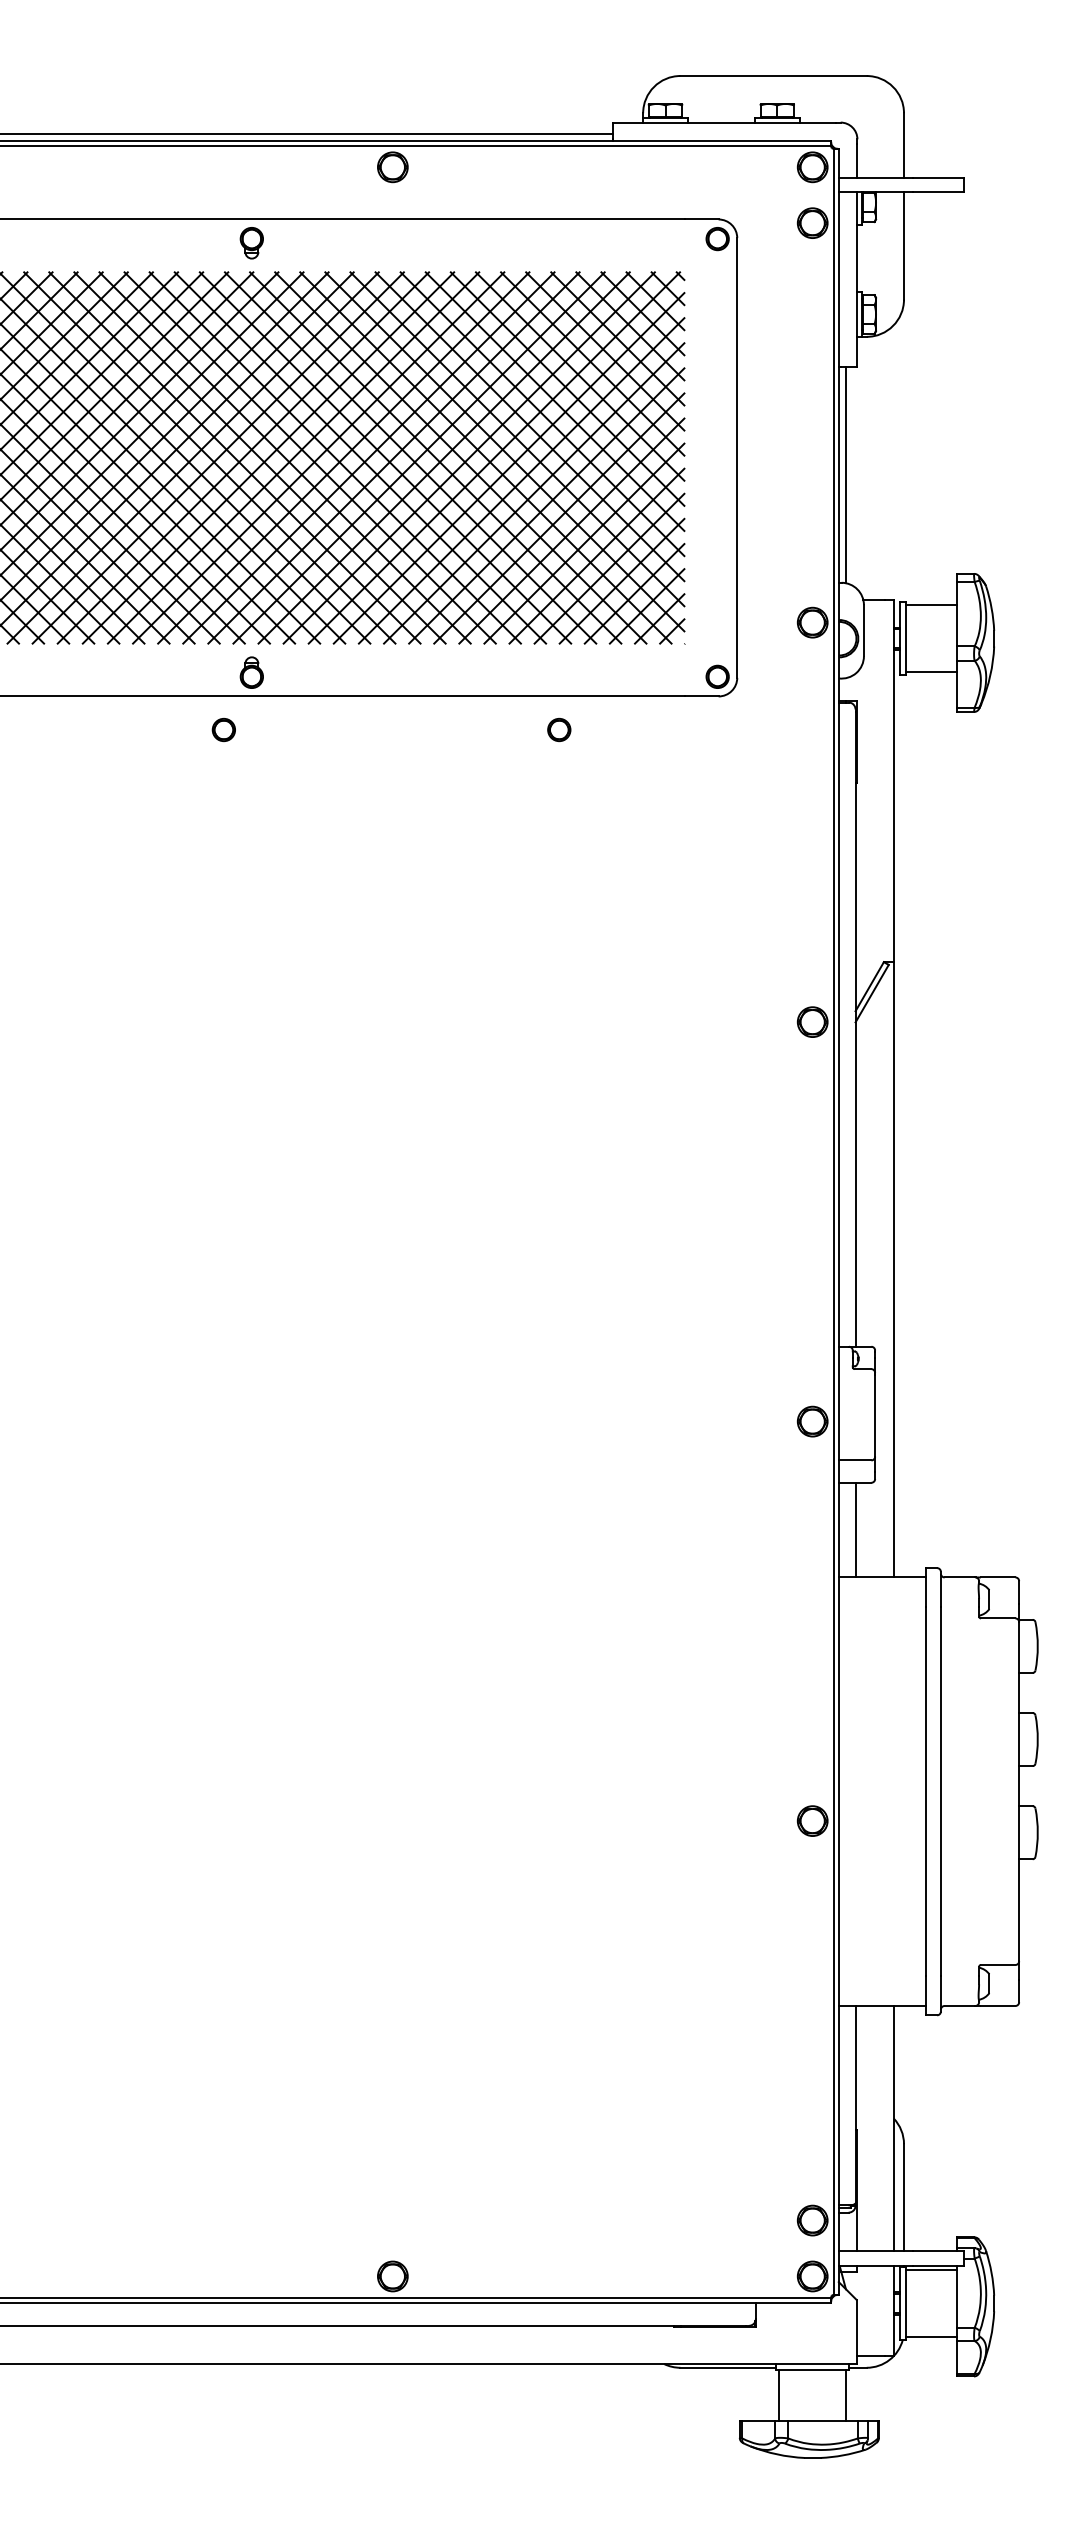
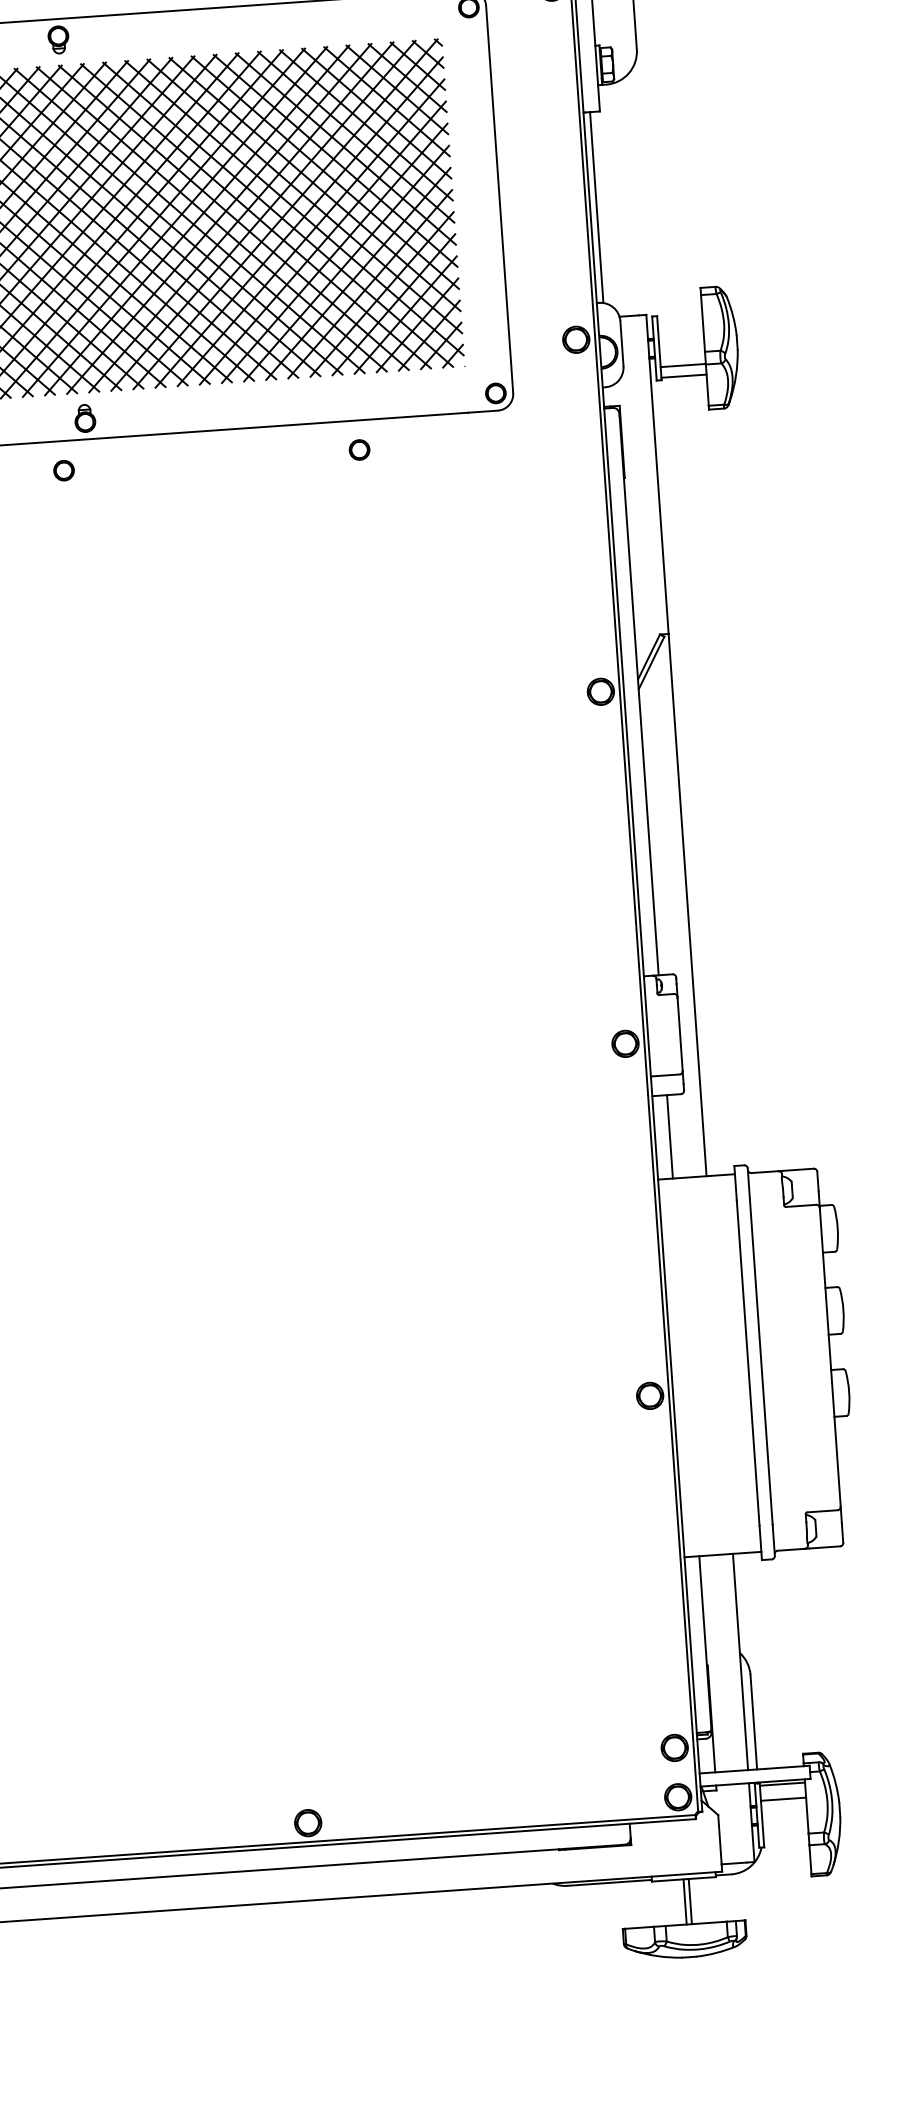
line: (931, 605) -> (683, 365), moved
line: (931, 2337) -> (783, 1799), moved
line: (779, 2394) -> (690, 1900), moved
line: (846, 2394) -> (685, 1901), moved

